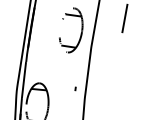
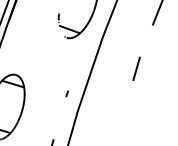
line: (117, 63) -> (136, 68), added

